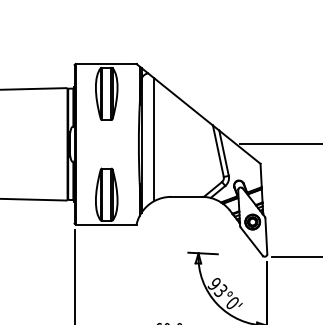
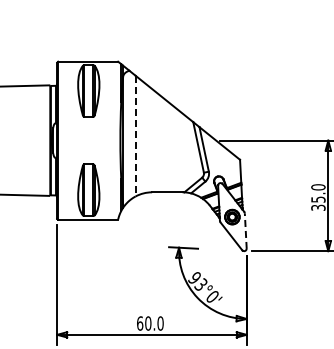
line: (154, 140) -> (135, 136), solid -> dashed
line: (266, 236) -> (245, 231), solid -> dashed

